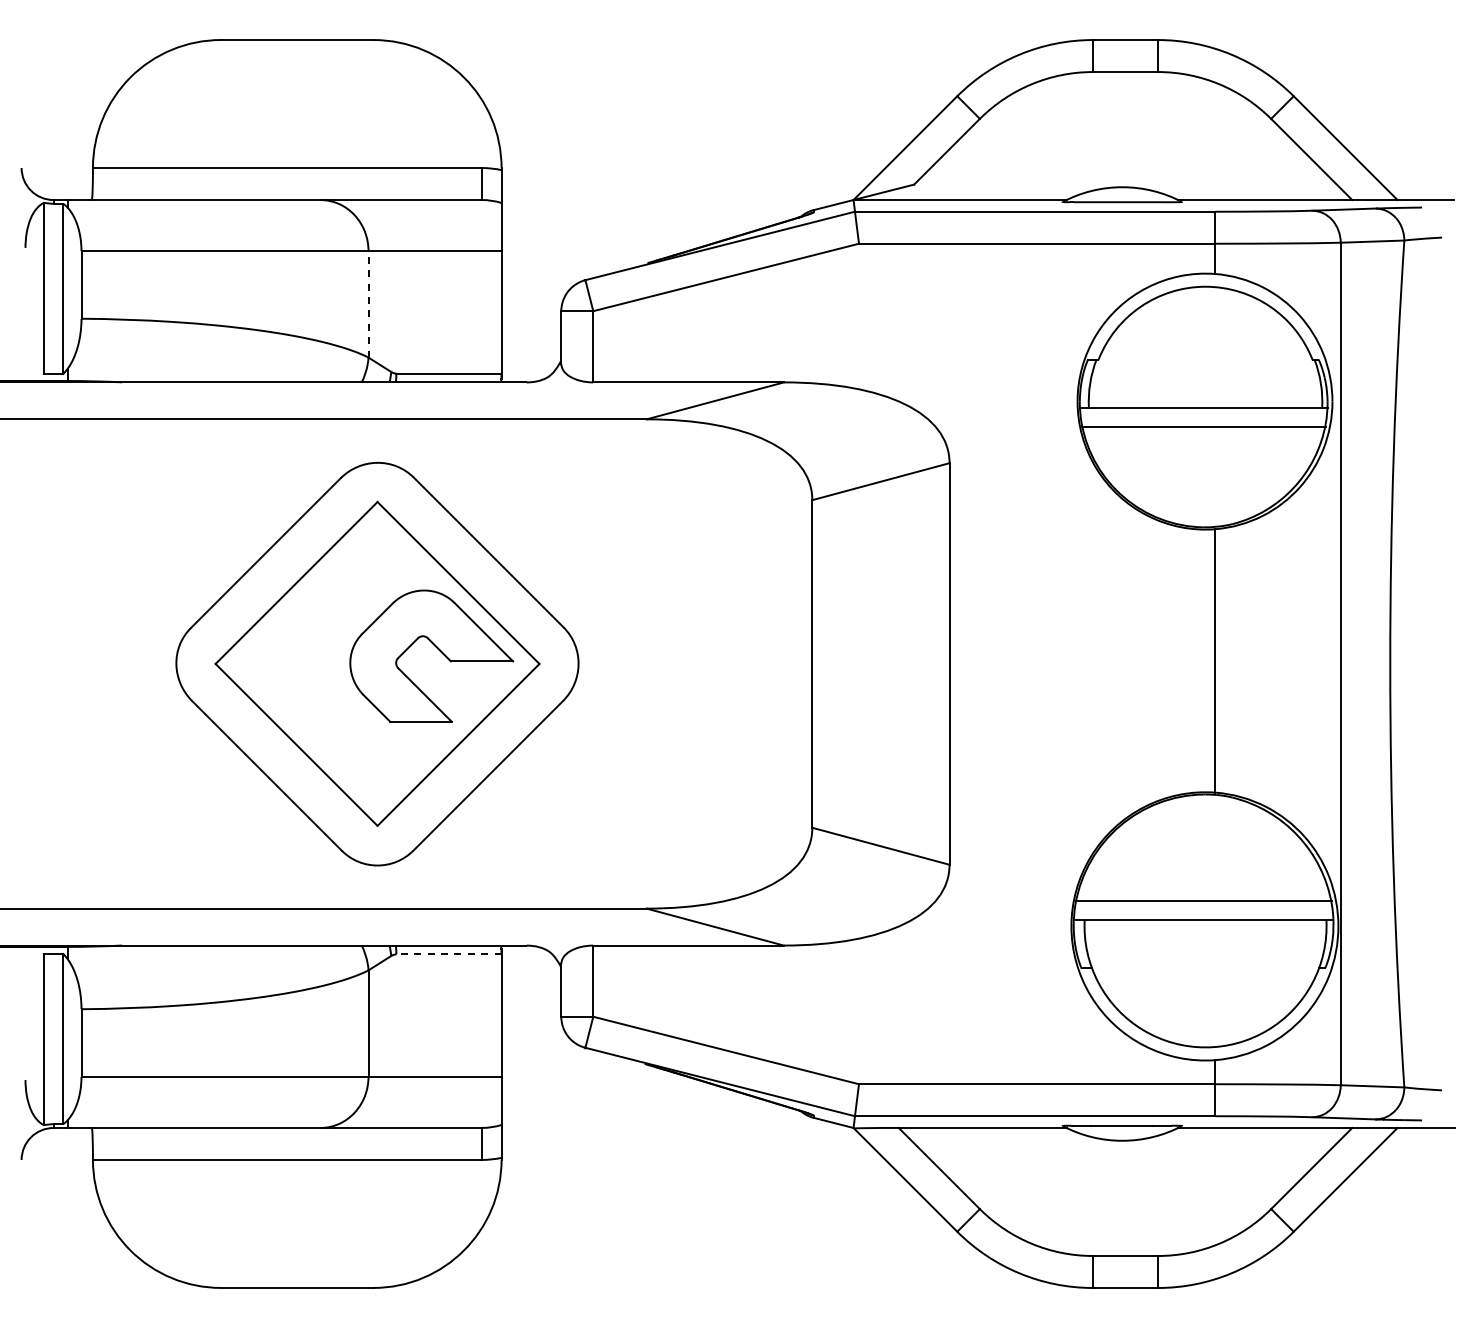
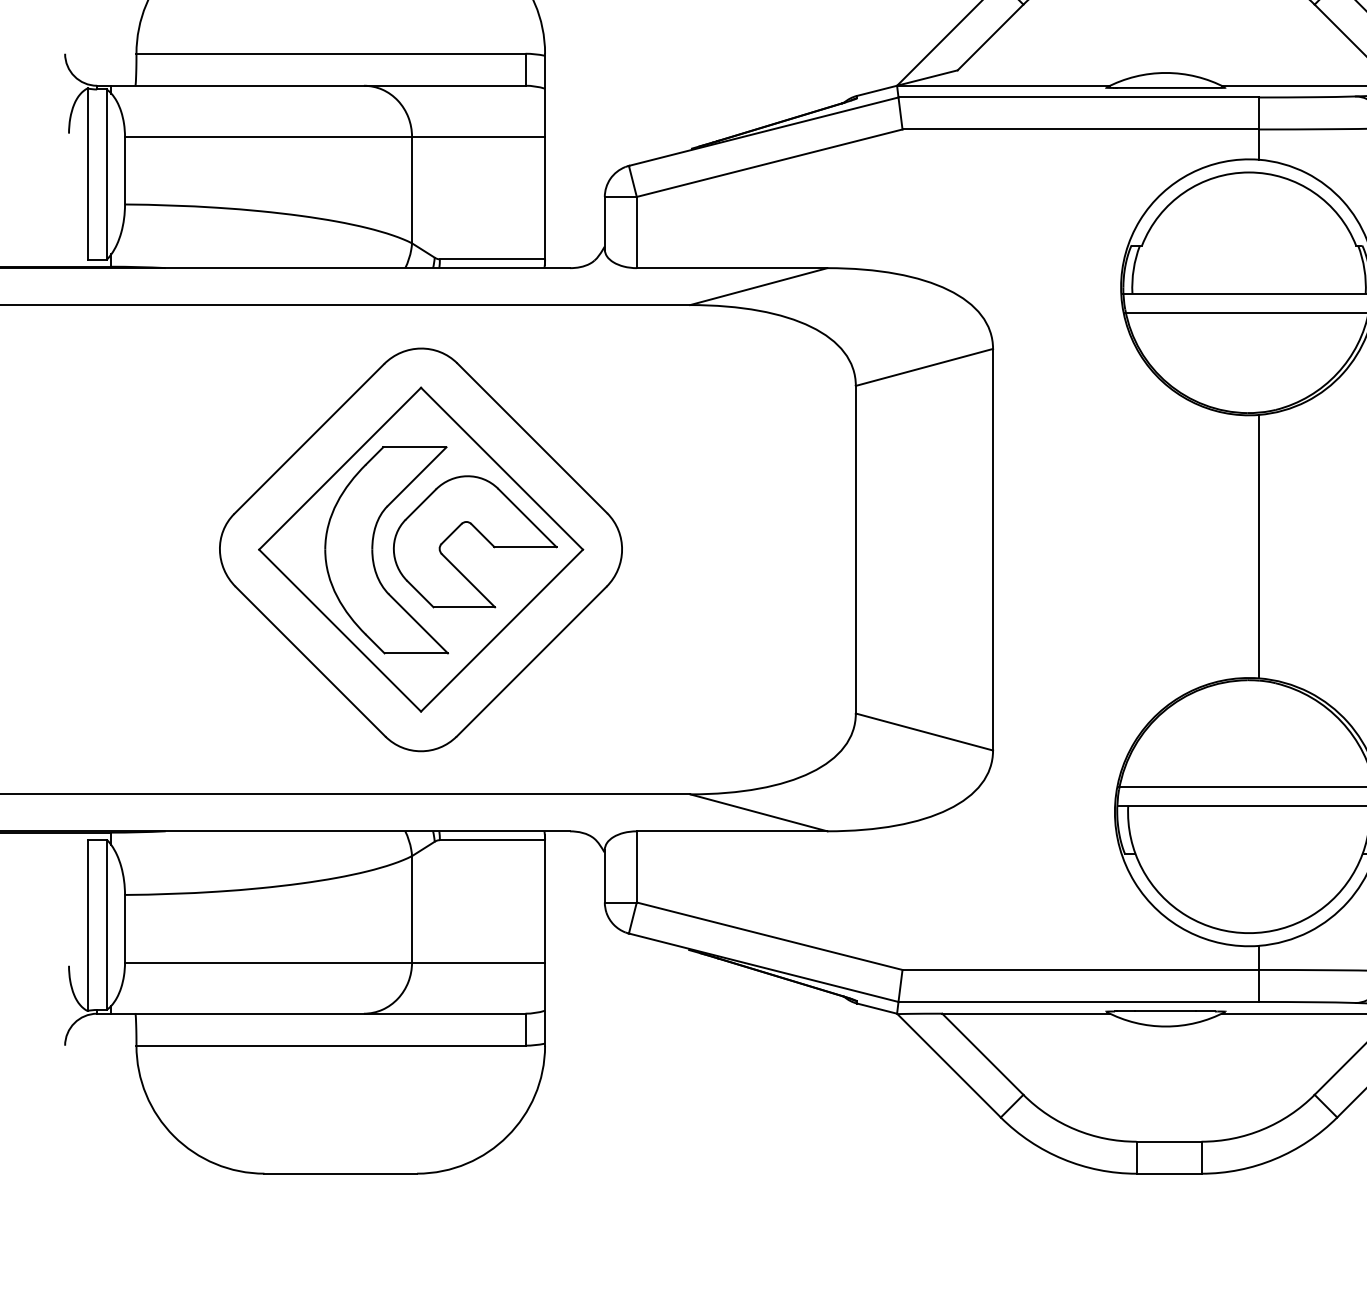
line: (368, 303) -> (412, 189), dashed -> solid
part: (329, 664) -> (373, 550), added
line: (449, 954) -> (493, 840), dashed -> solid

